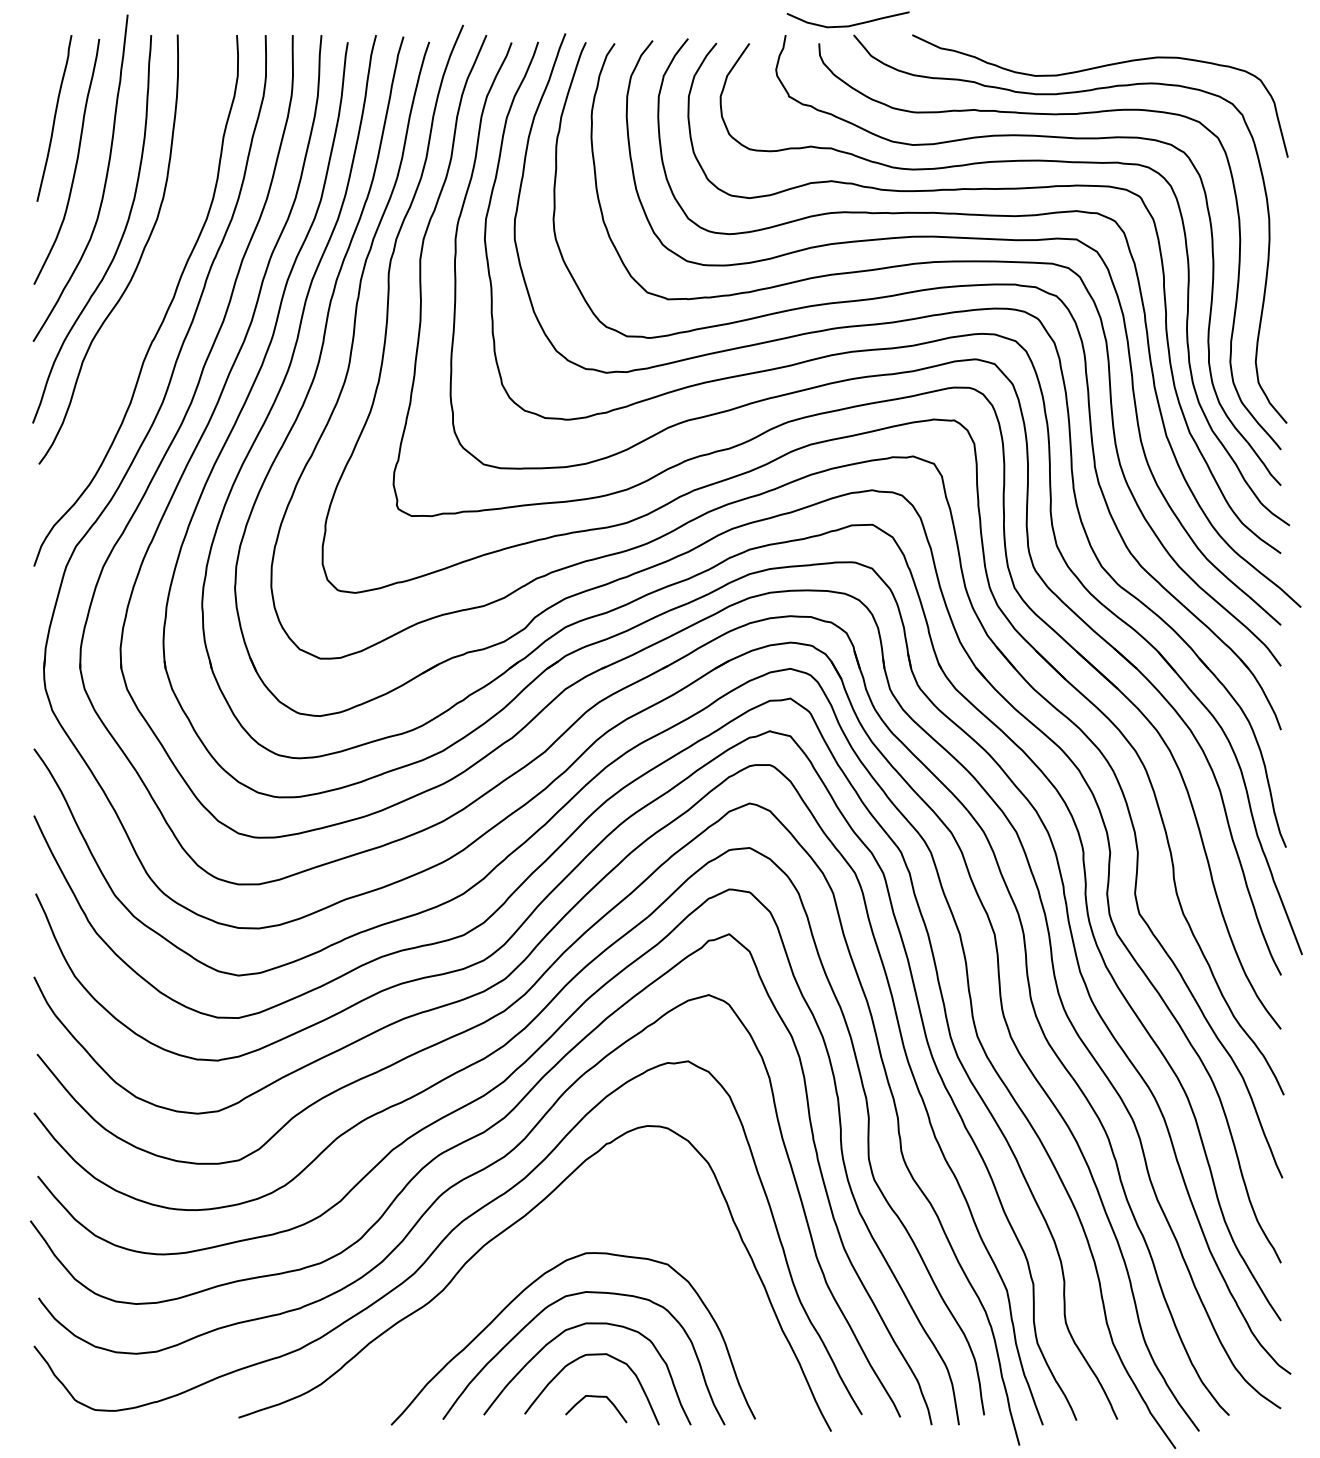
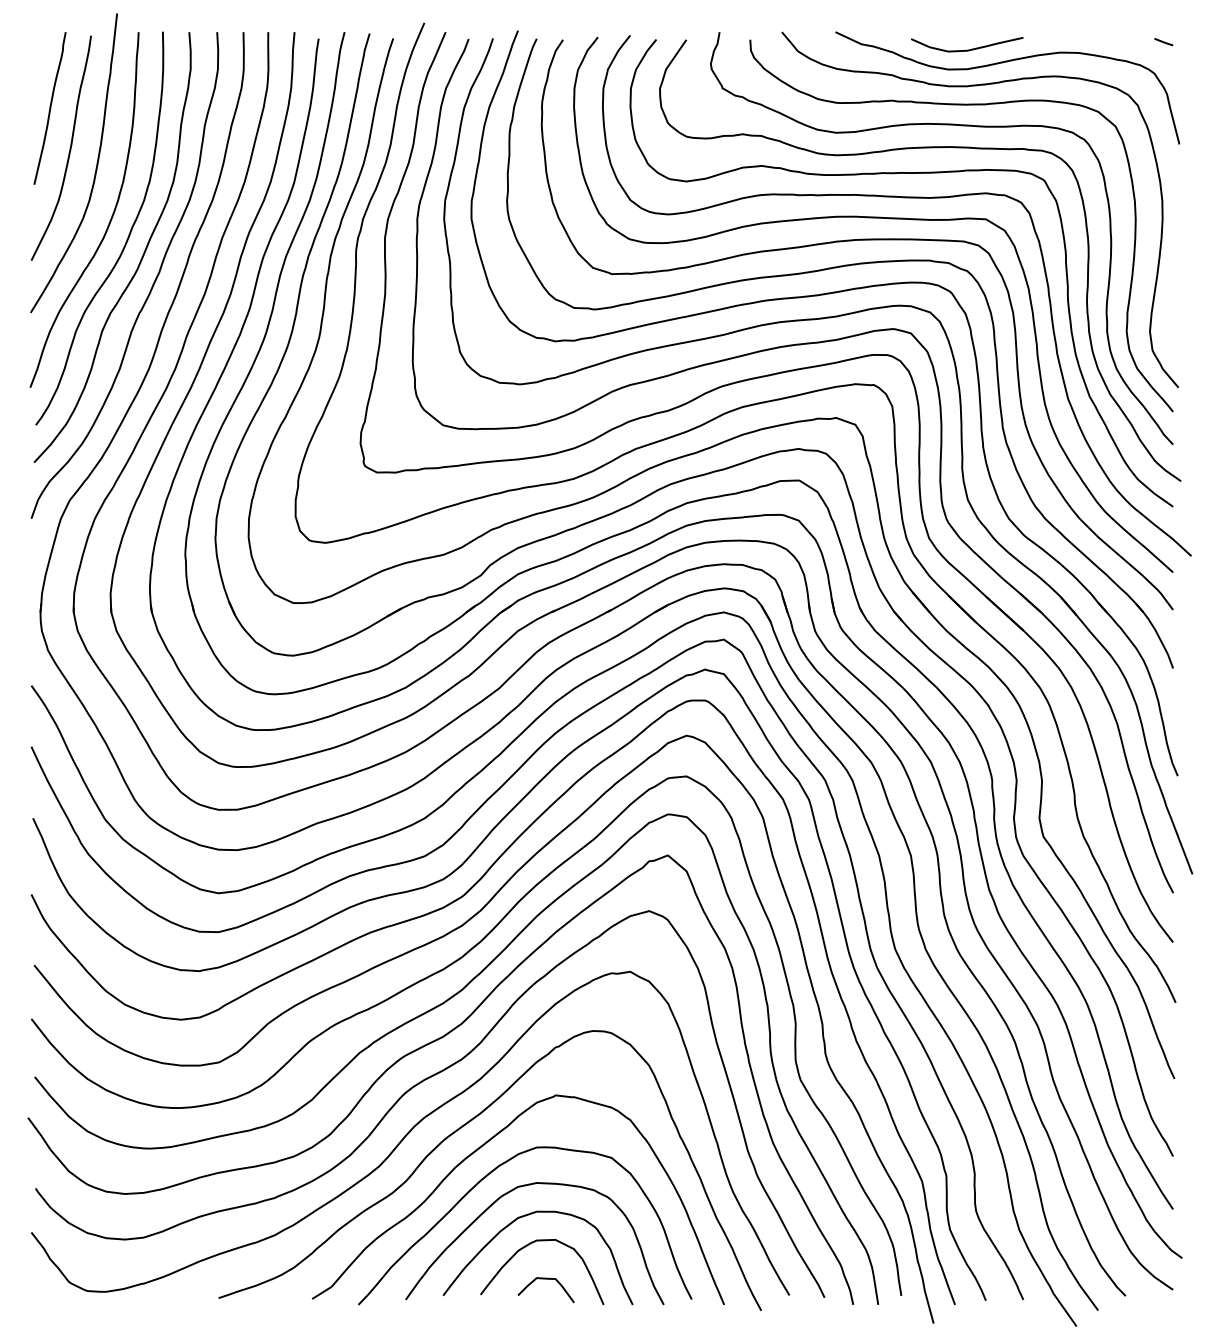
curve: (847, 25) -> (966, 49), moved
line: (1270, 45) -> (1163, 41), added
curve: (154, 280) -> (141, 256), added
curve: (524, 1254) -> (480, 1148), added

